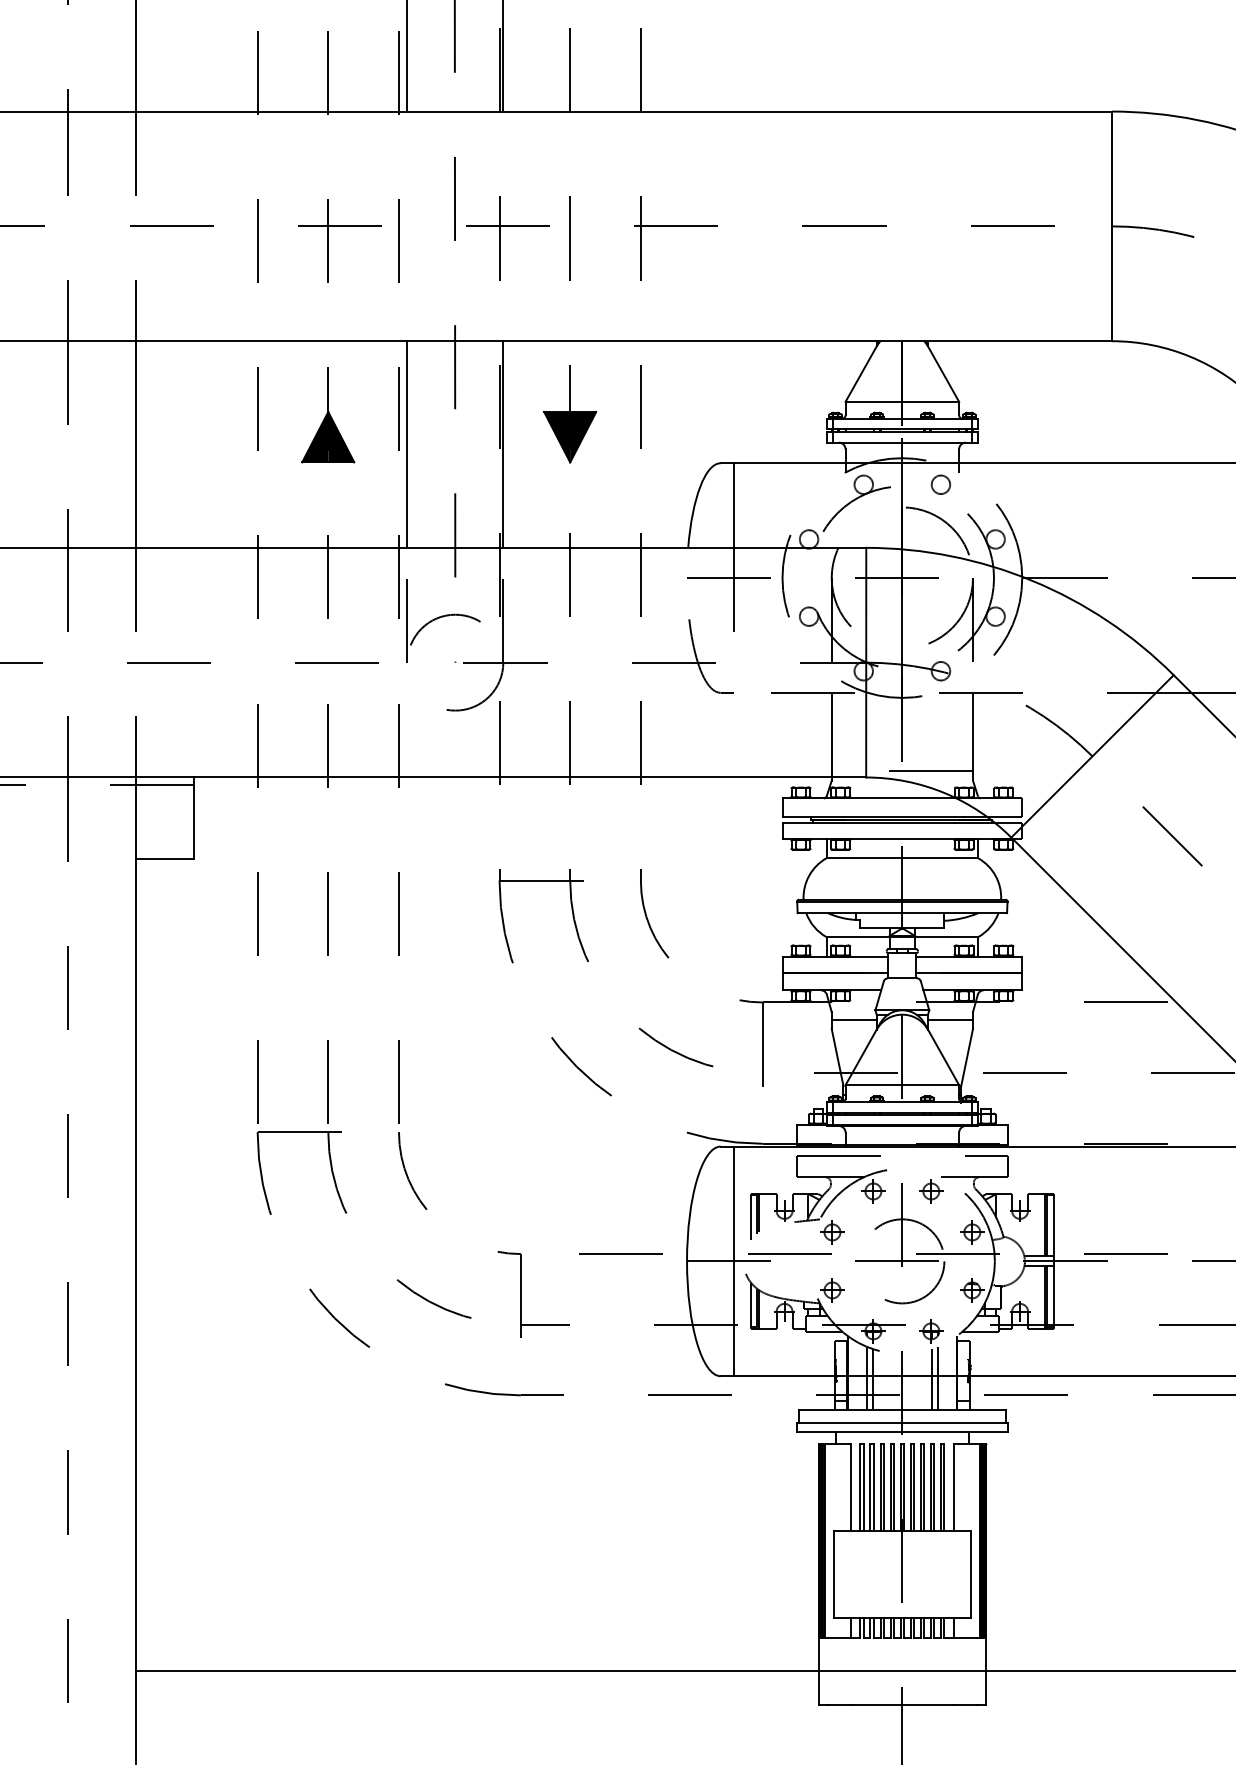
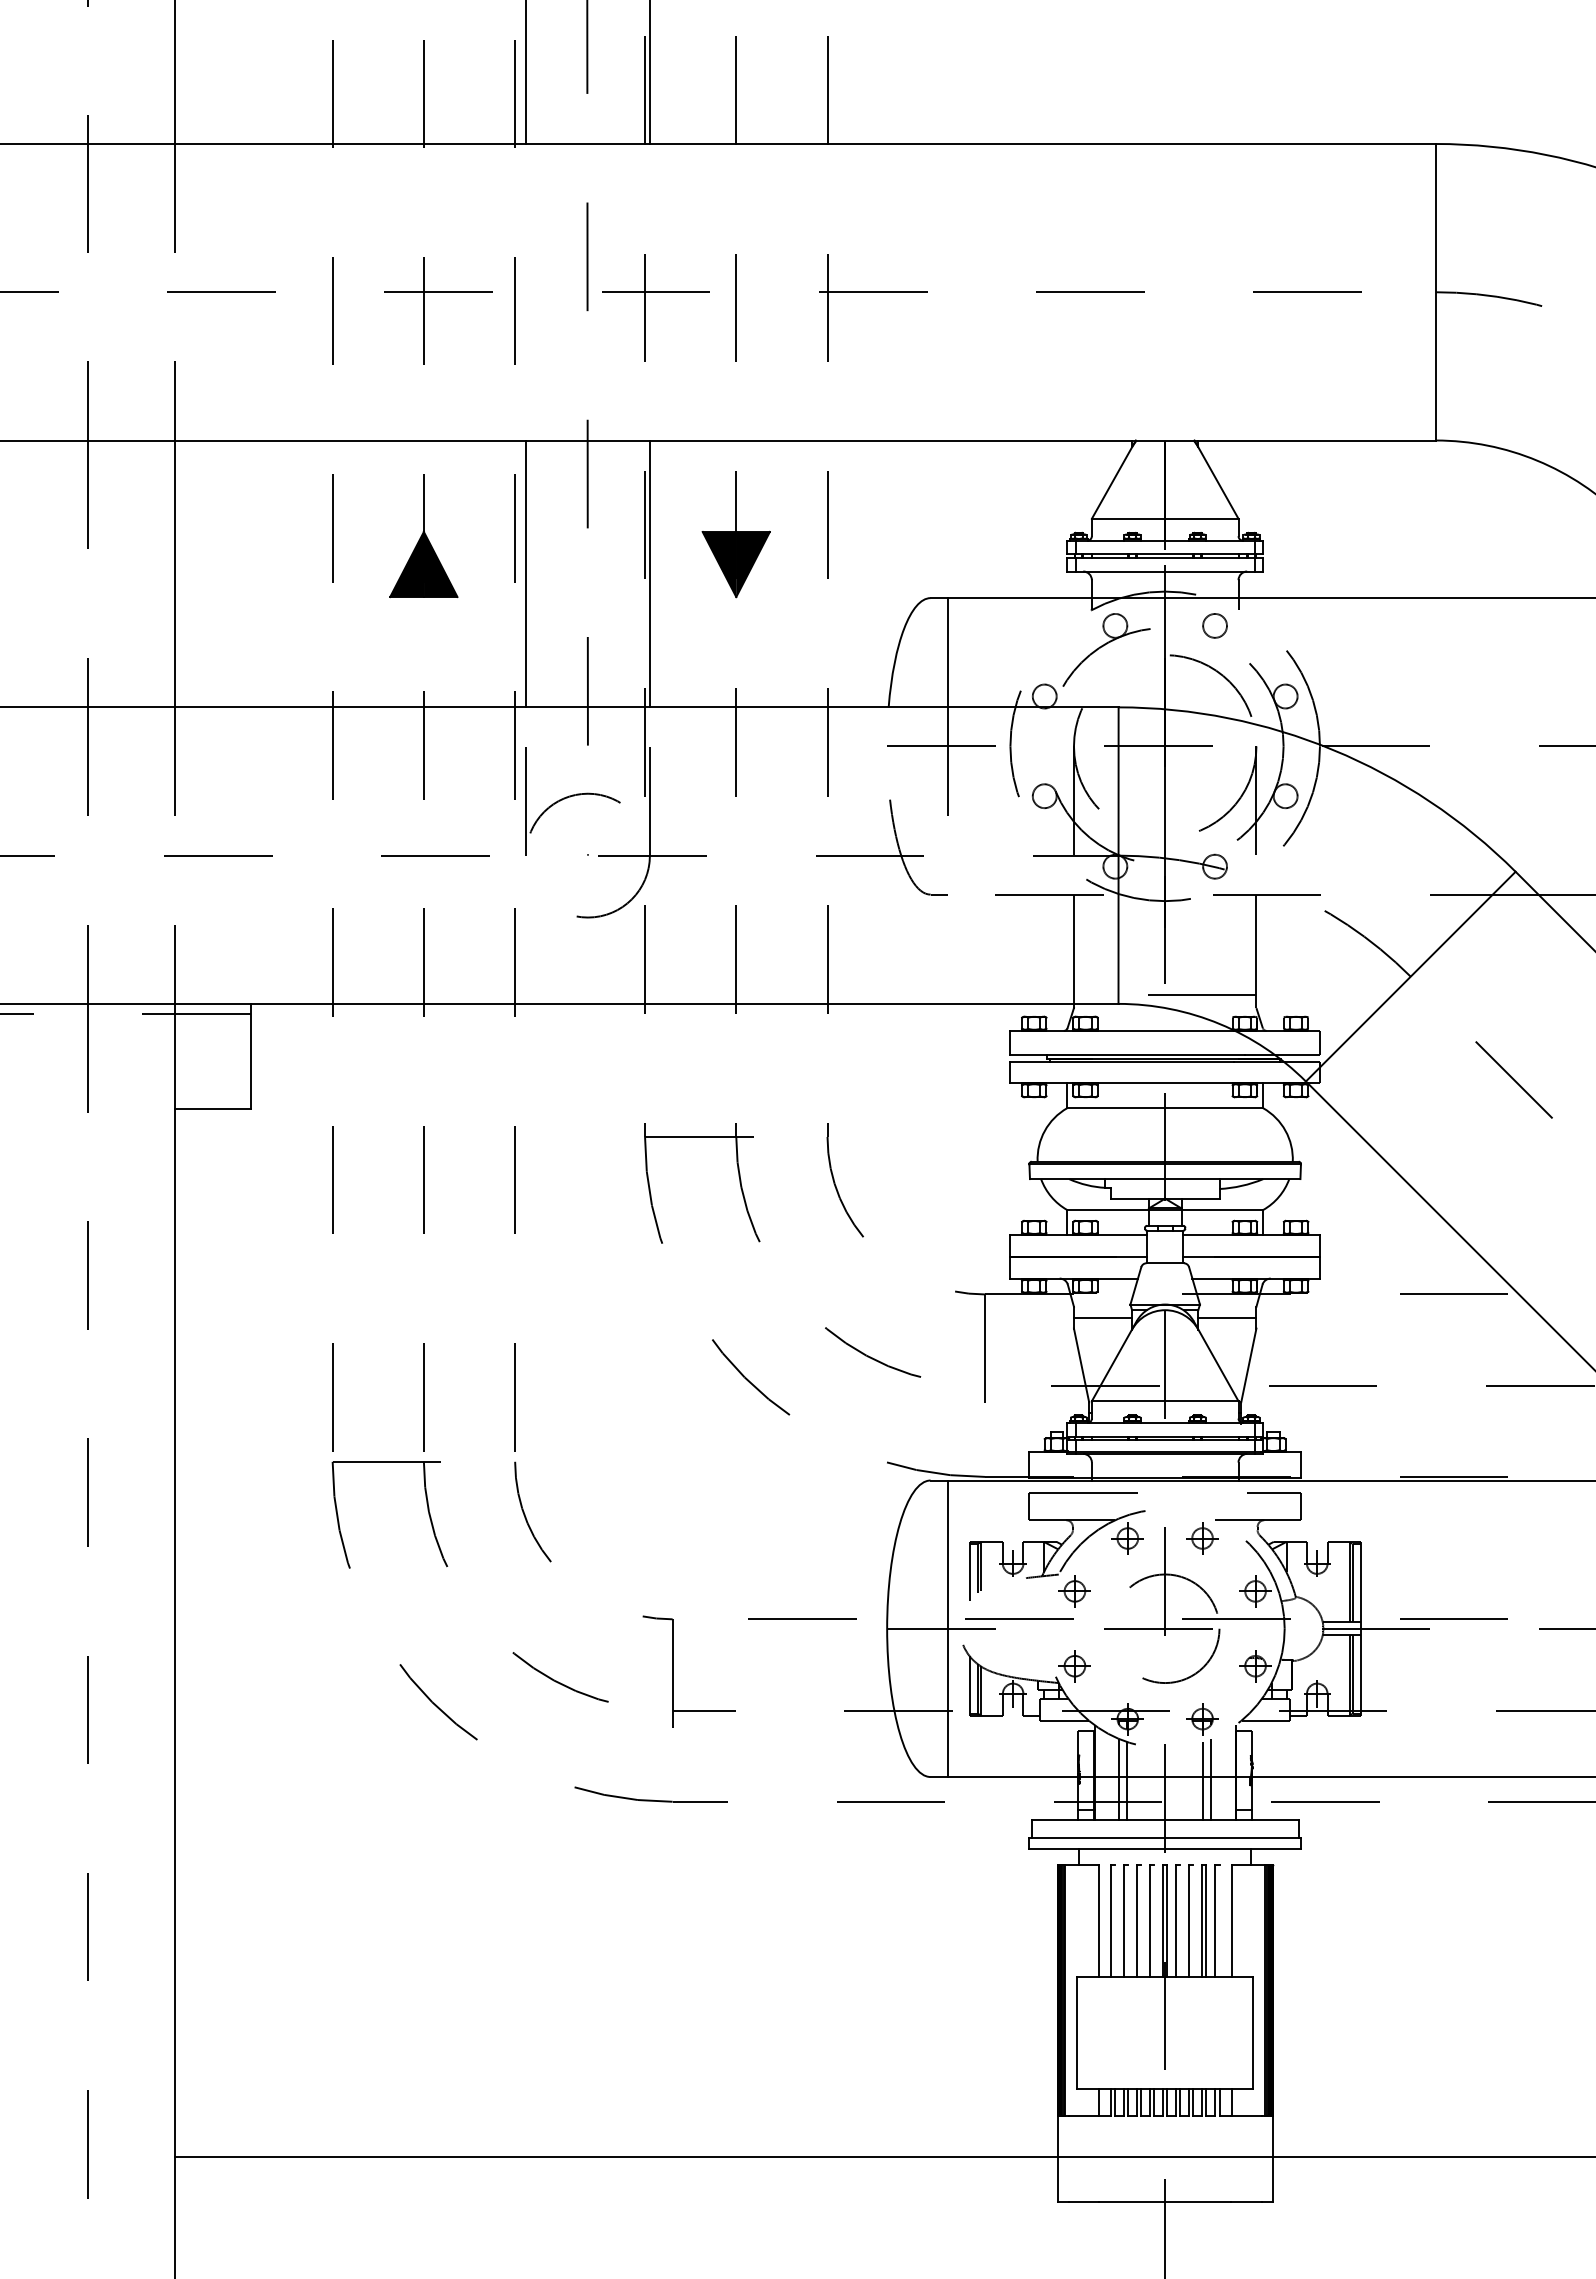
line: (863, 1487) -> (1115, 1920), removed
line: (873, 1487) -> (1128, 1920), removed
line: (884, 1487) -> (1141, 1920), removed
line: (894, 1487) -> (1154, 1920), removed
line: (914, 1487) -> (1180, 1920), removed
line: (924, 1487) -> (1193, 1920), removed
line: (944, 1487) -> (1219, 1920), removed

